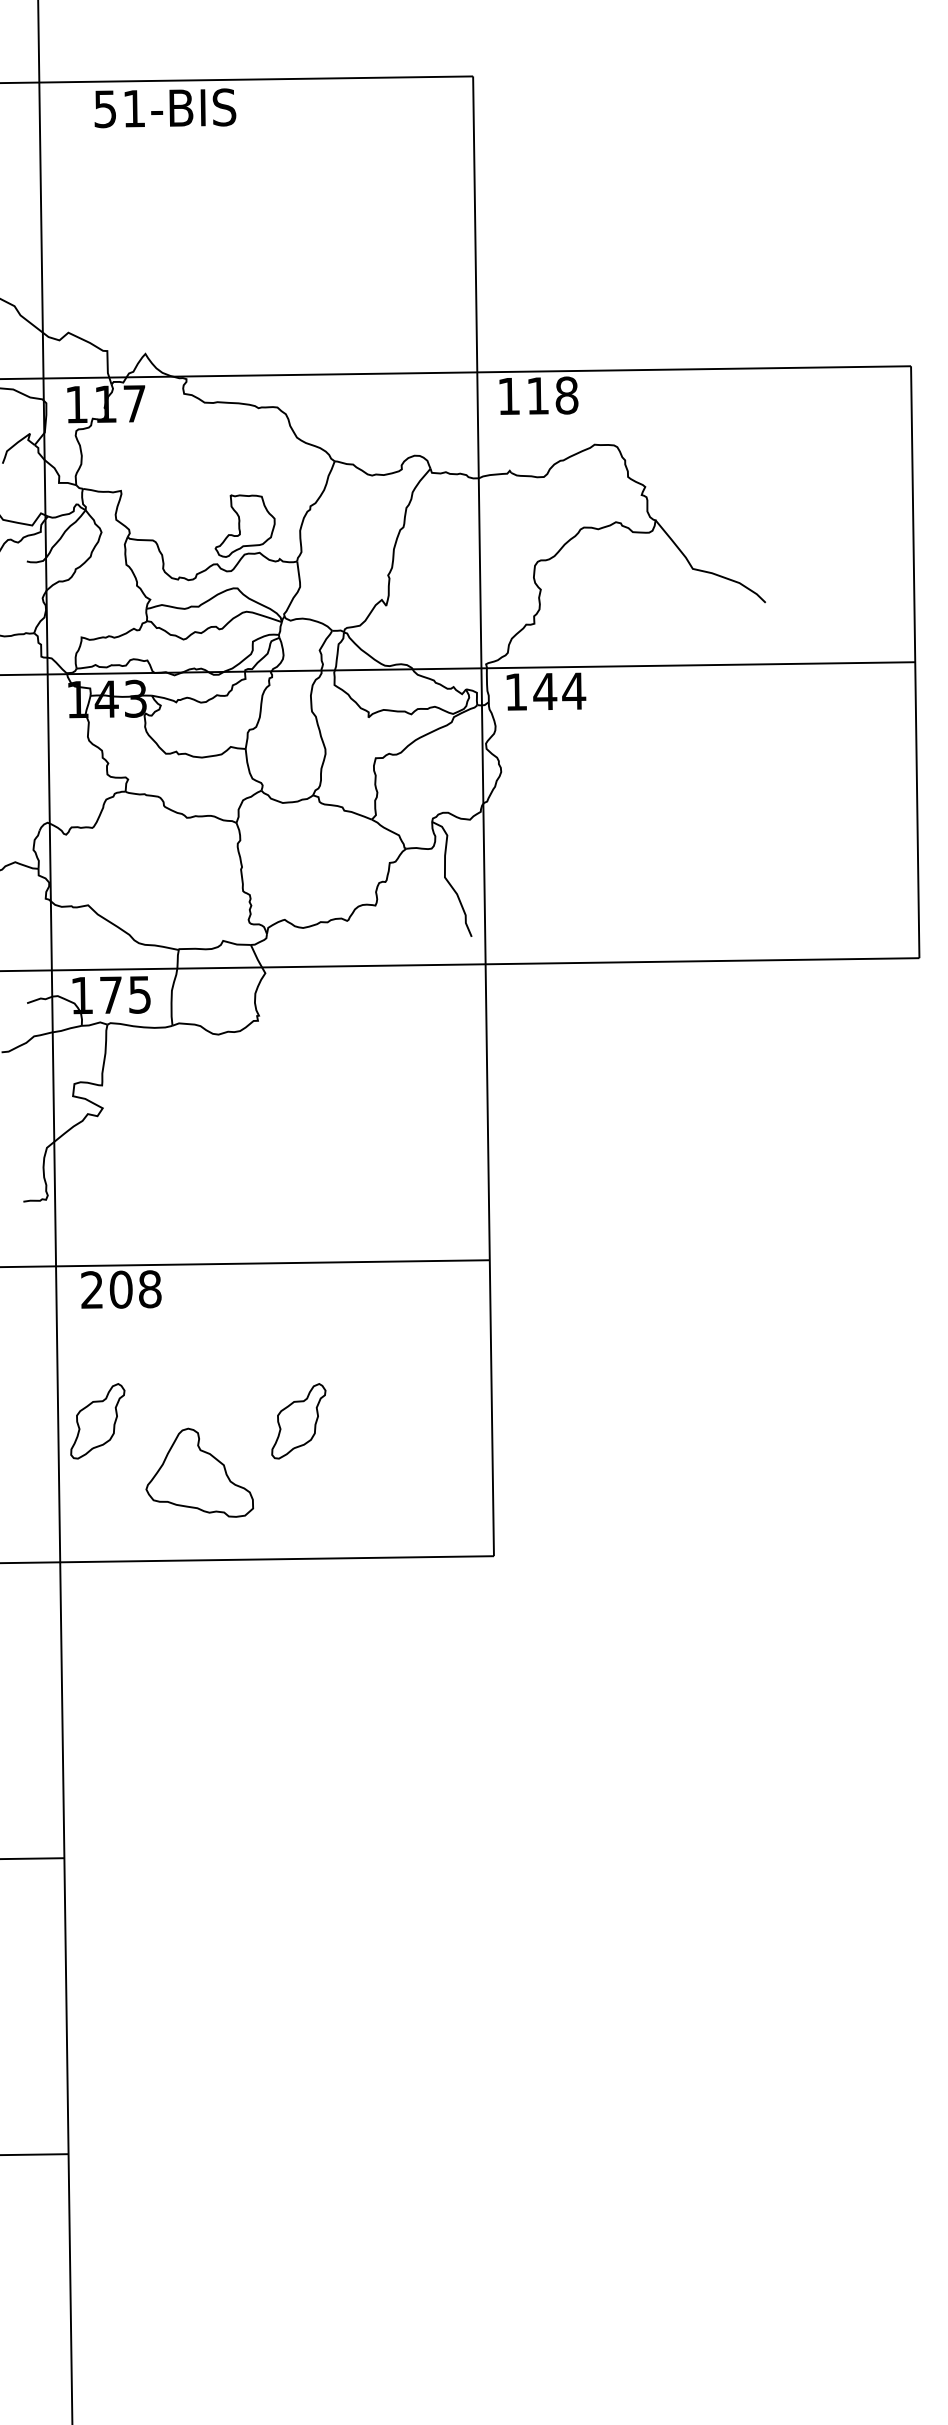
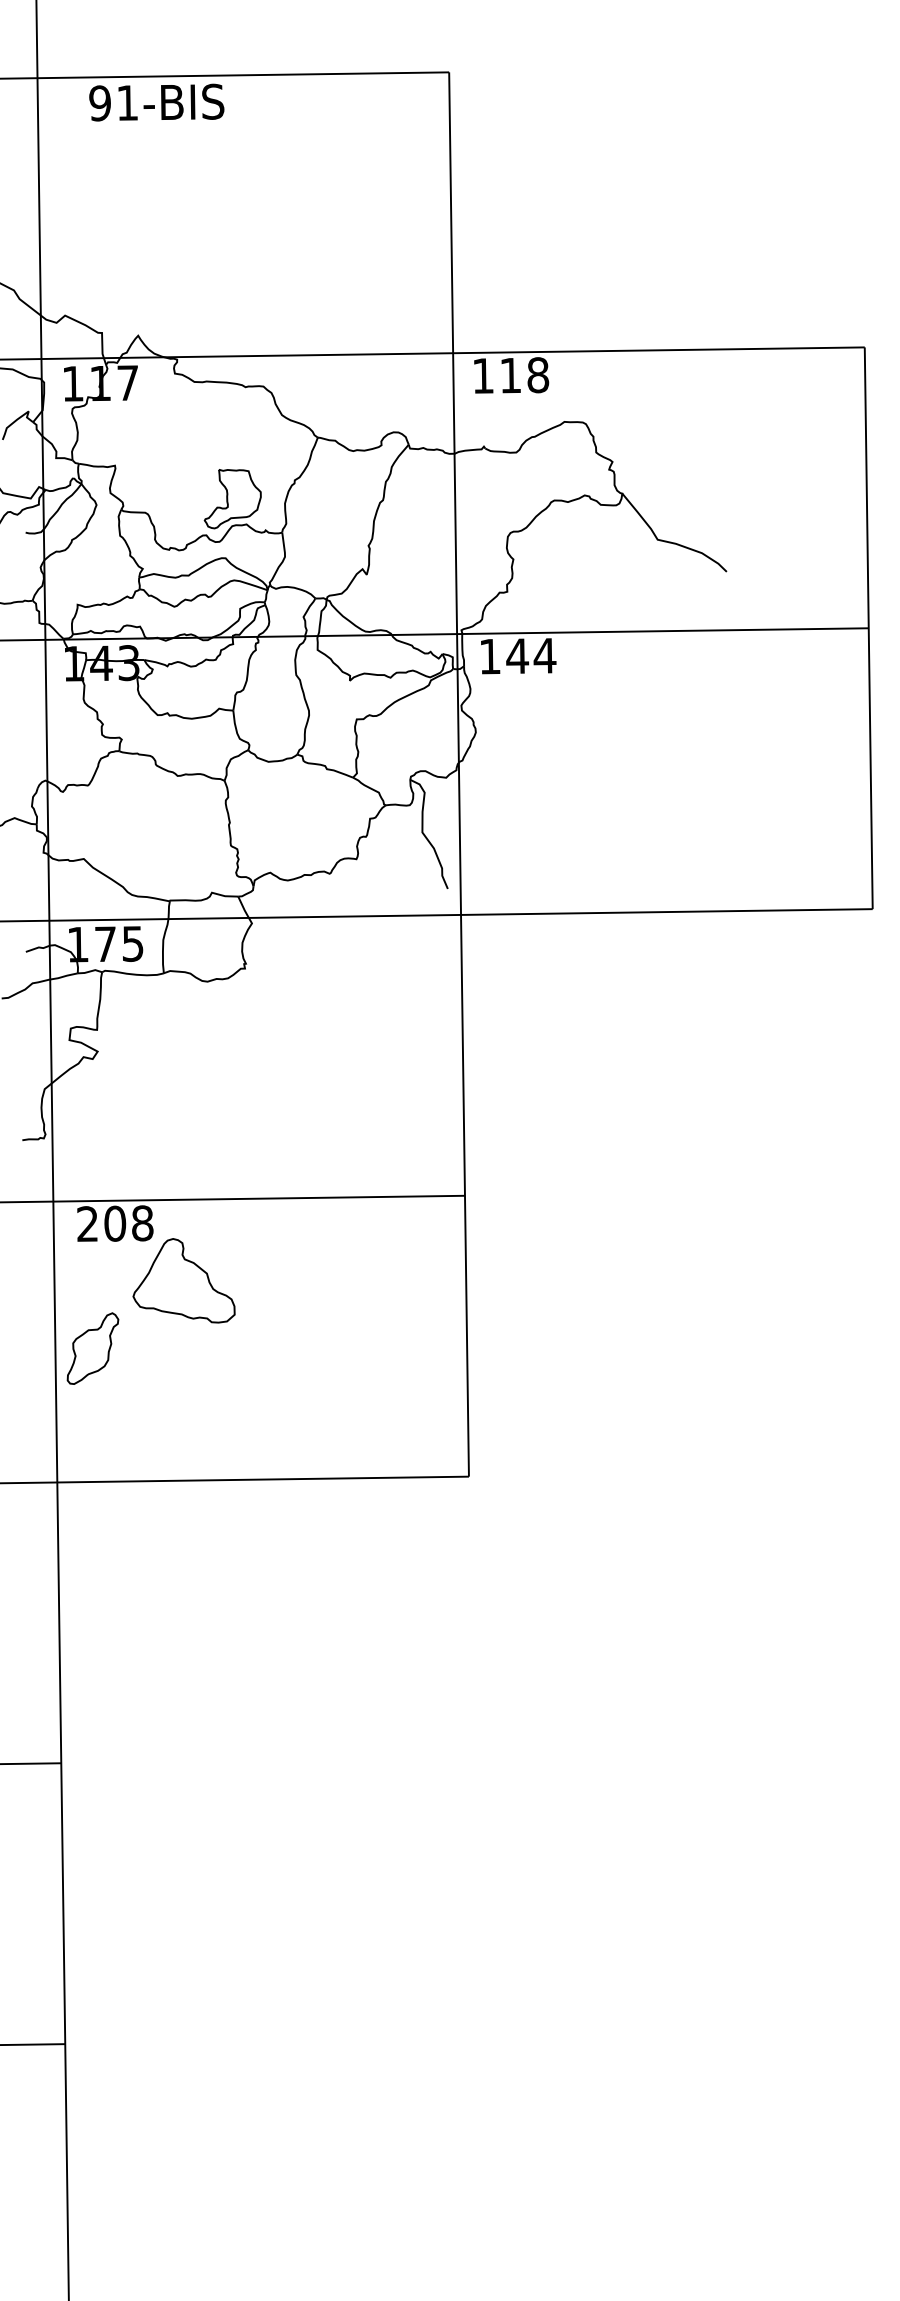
text: (104, 108) -> (99, 102), 51-BIS -> 91-BIS
part: (298, 1421) -> (283, 1348), removed
part: (199, 1472) -> (183, 1280), moved

